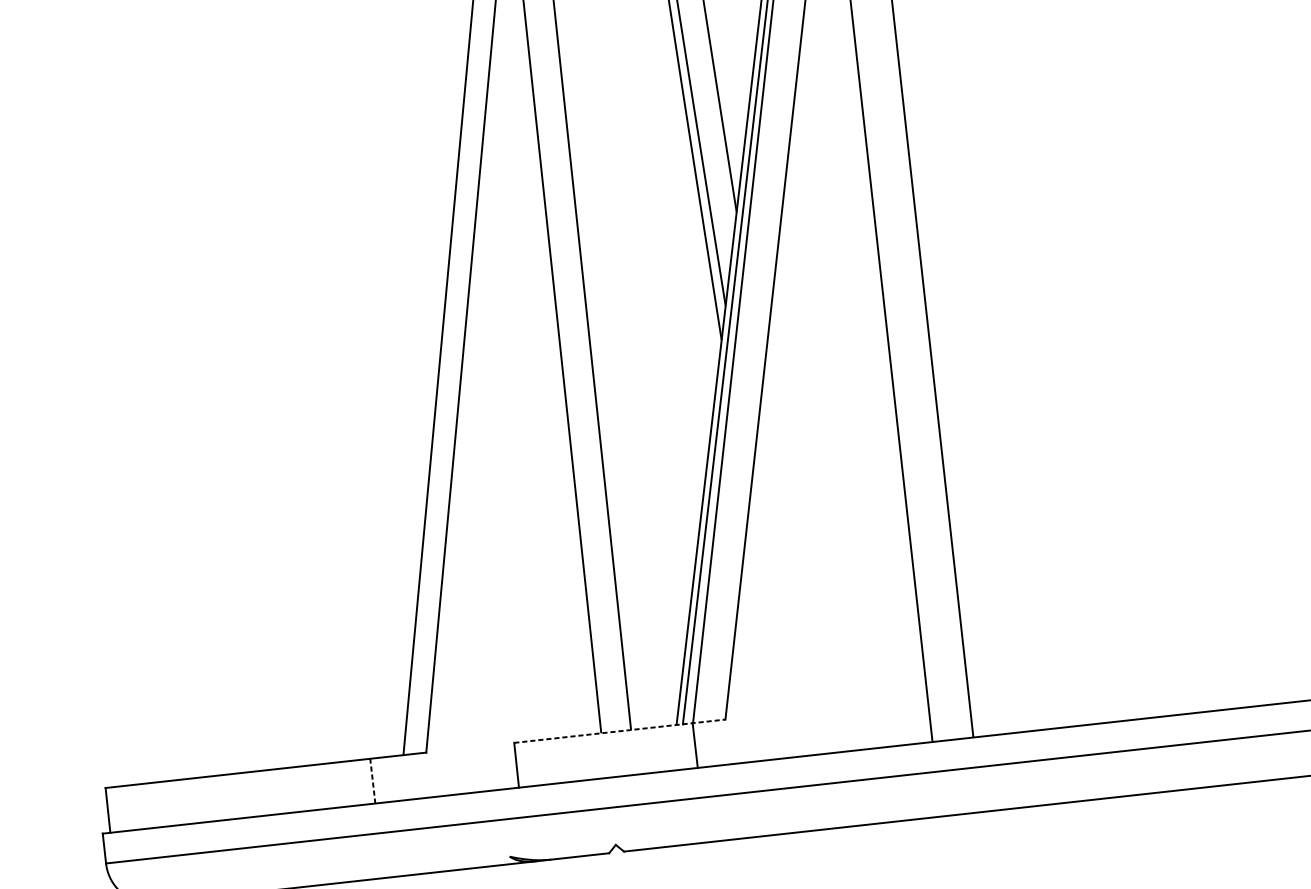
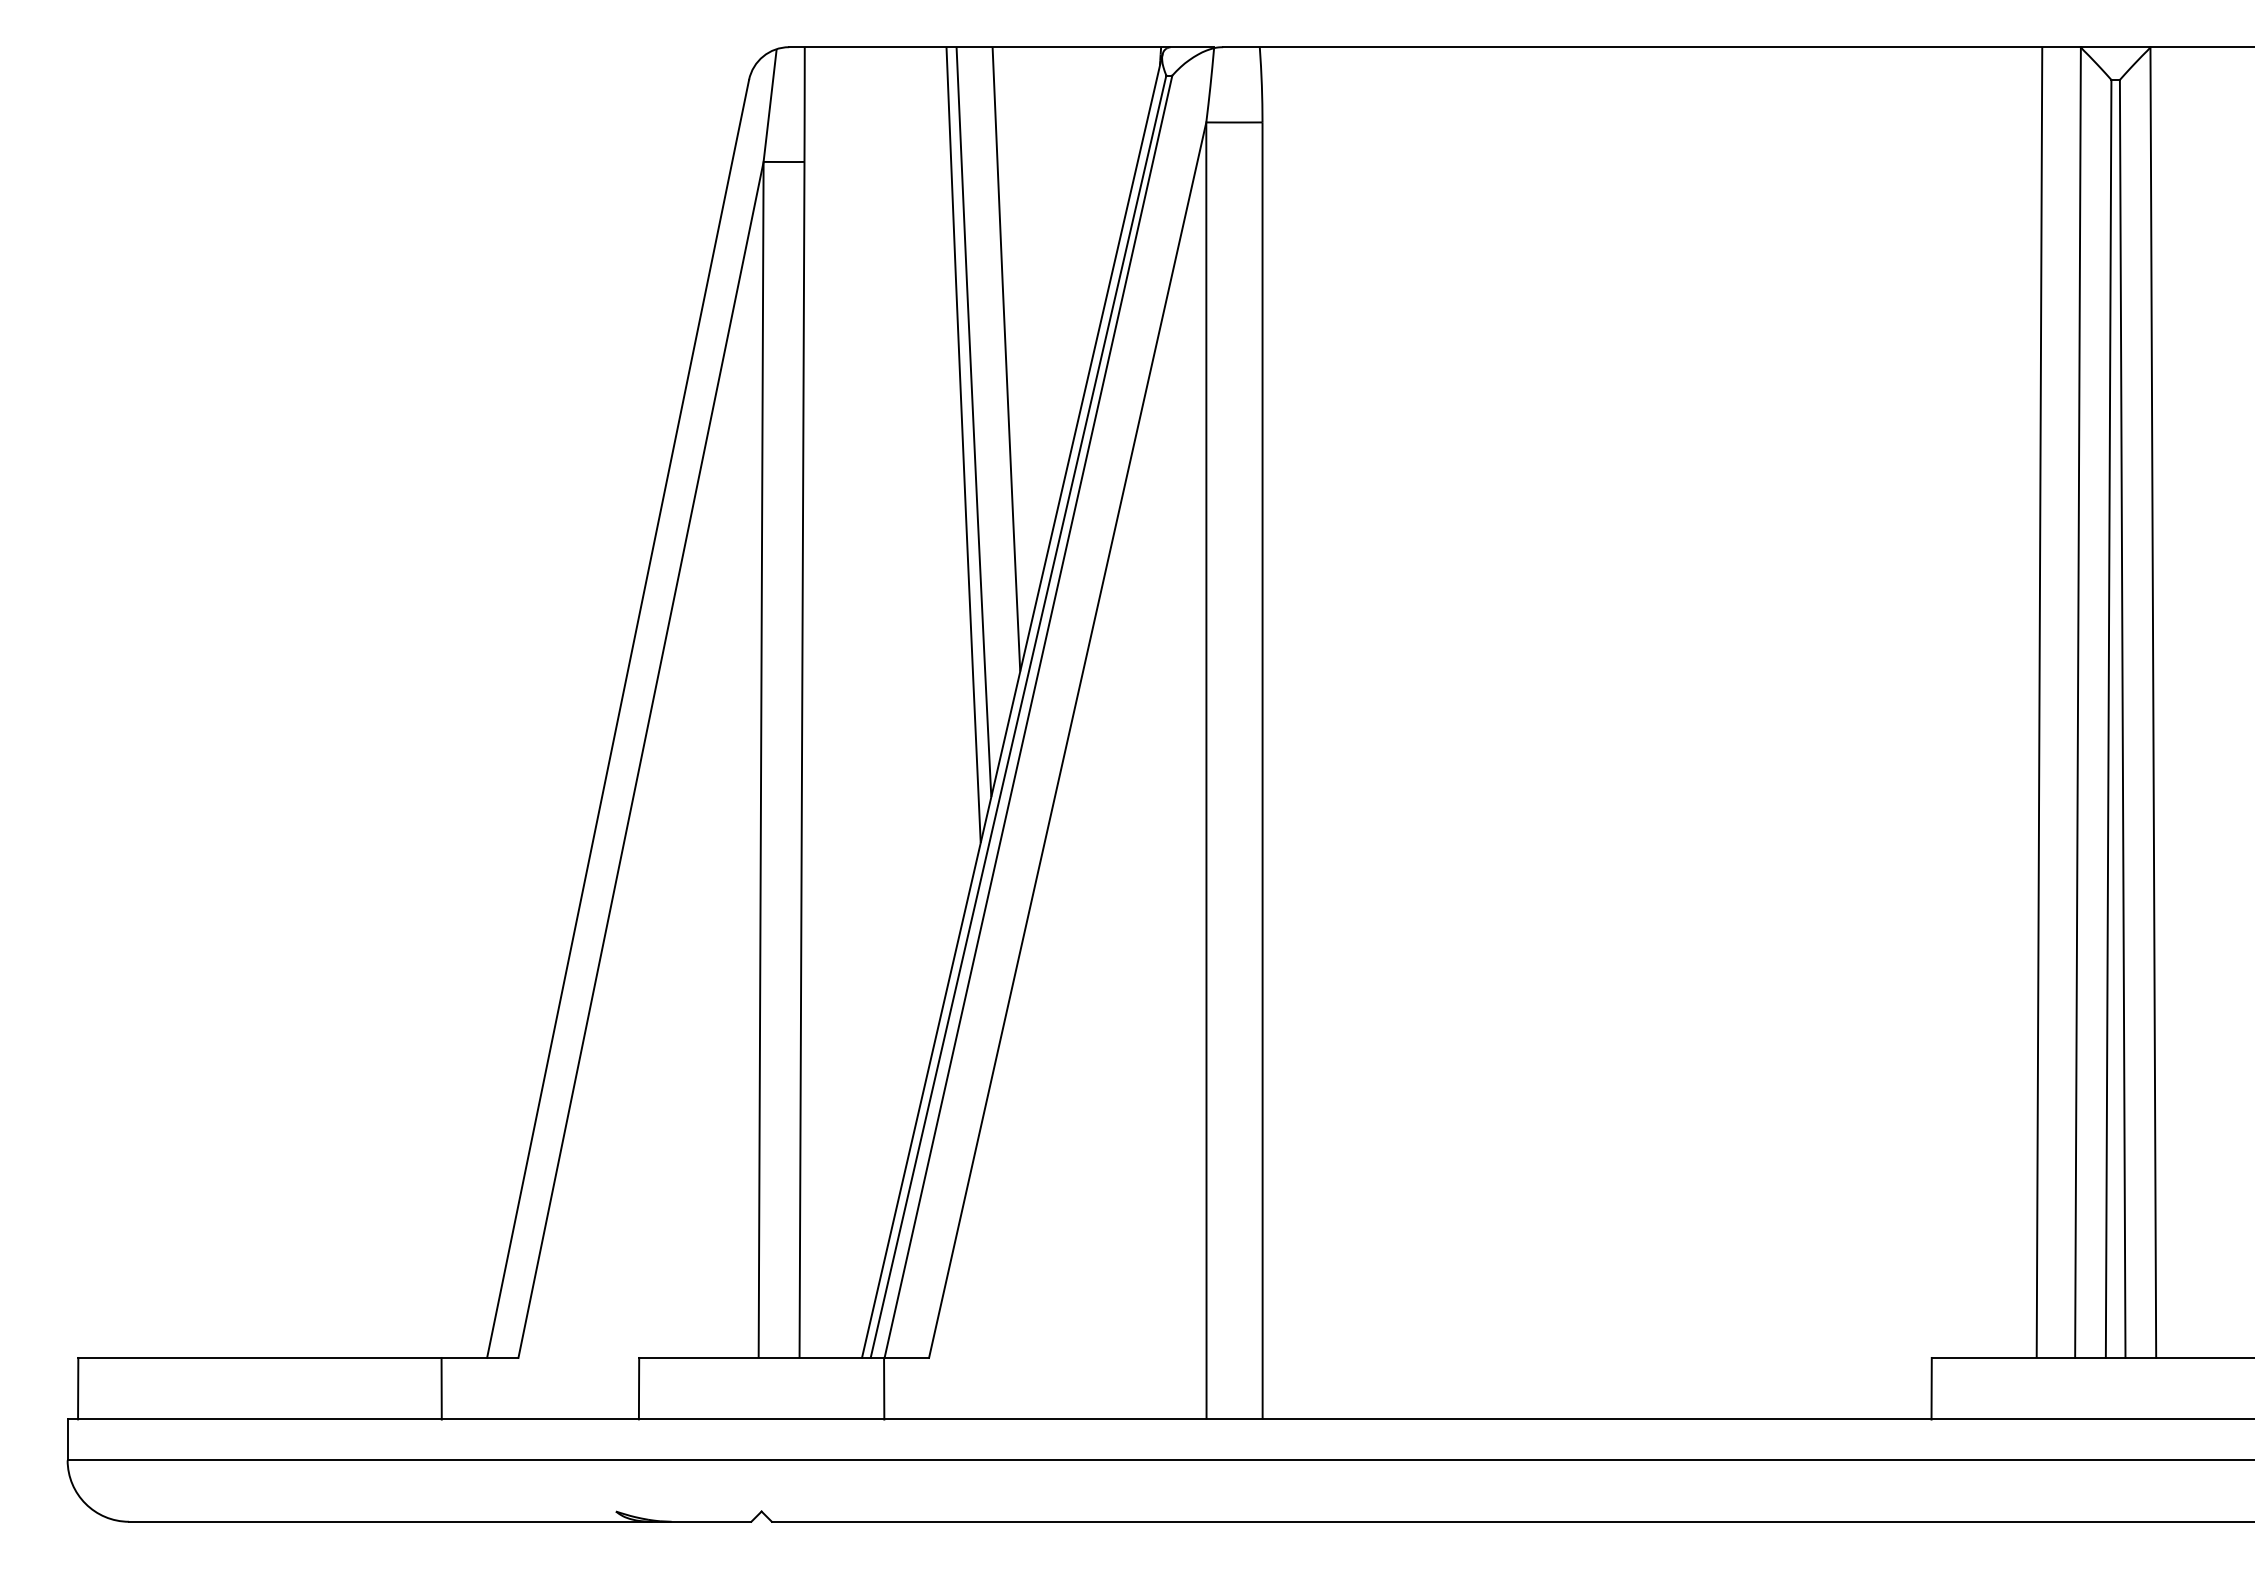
line: (620, 730) -> (784, 1357), dashed -> solid
line: (372, 781) -> (441, 1388), dashed -> solid

